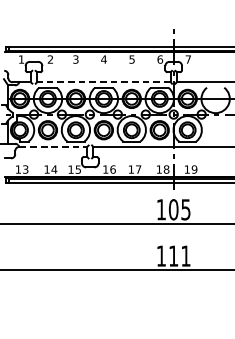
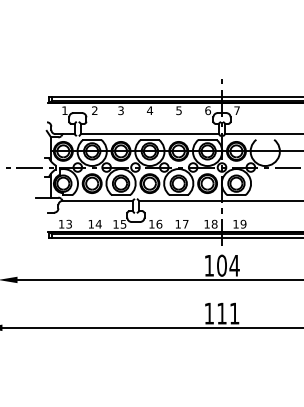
line: (103, 82) -> (149, 134), dashed -> solid
line: (53, 146) -> (97, 200), dashed -> solid
text: (185, 209) -> (234, 265), 105 -> 104

